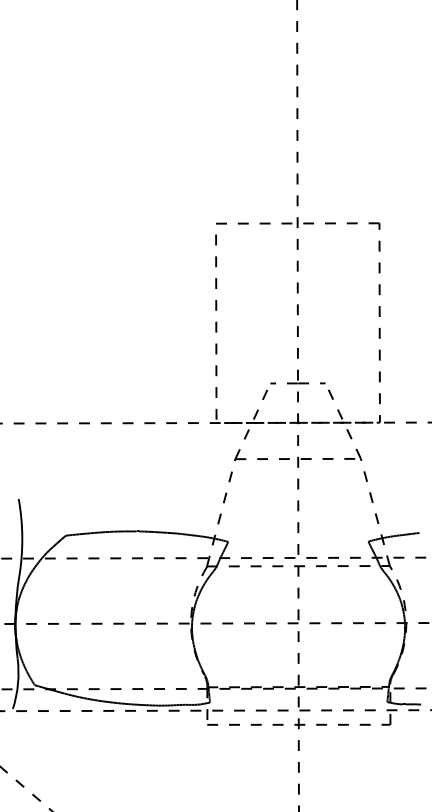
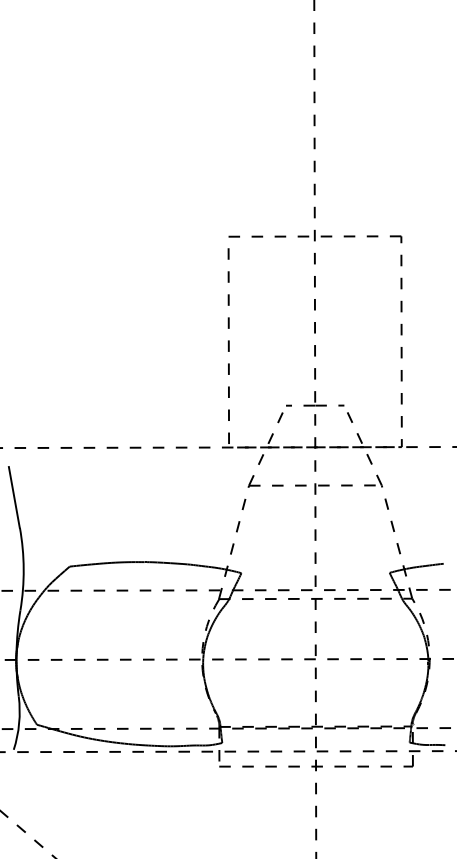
line: (12, 470) -> (13, 497), added

